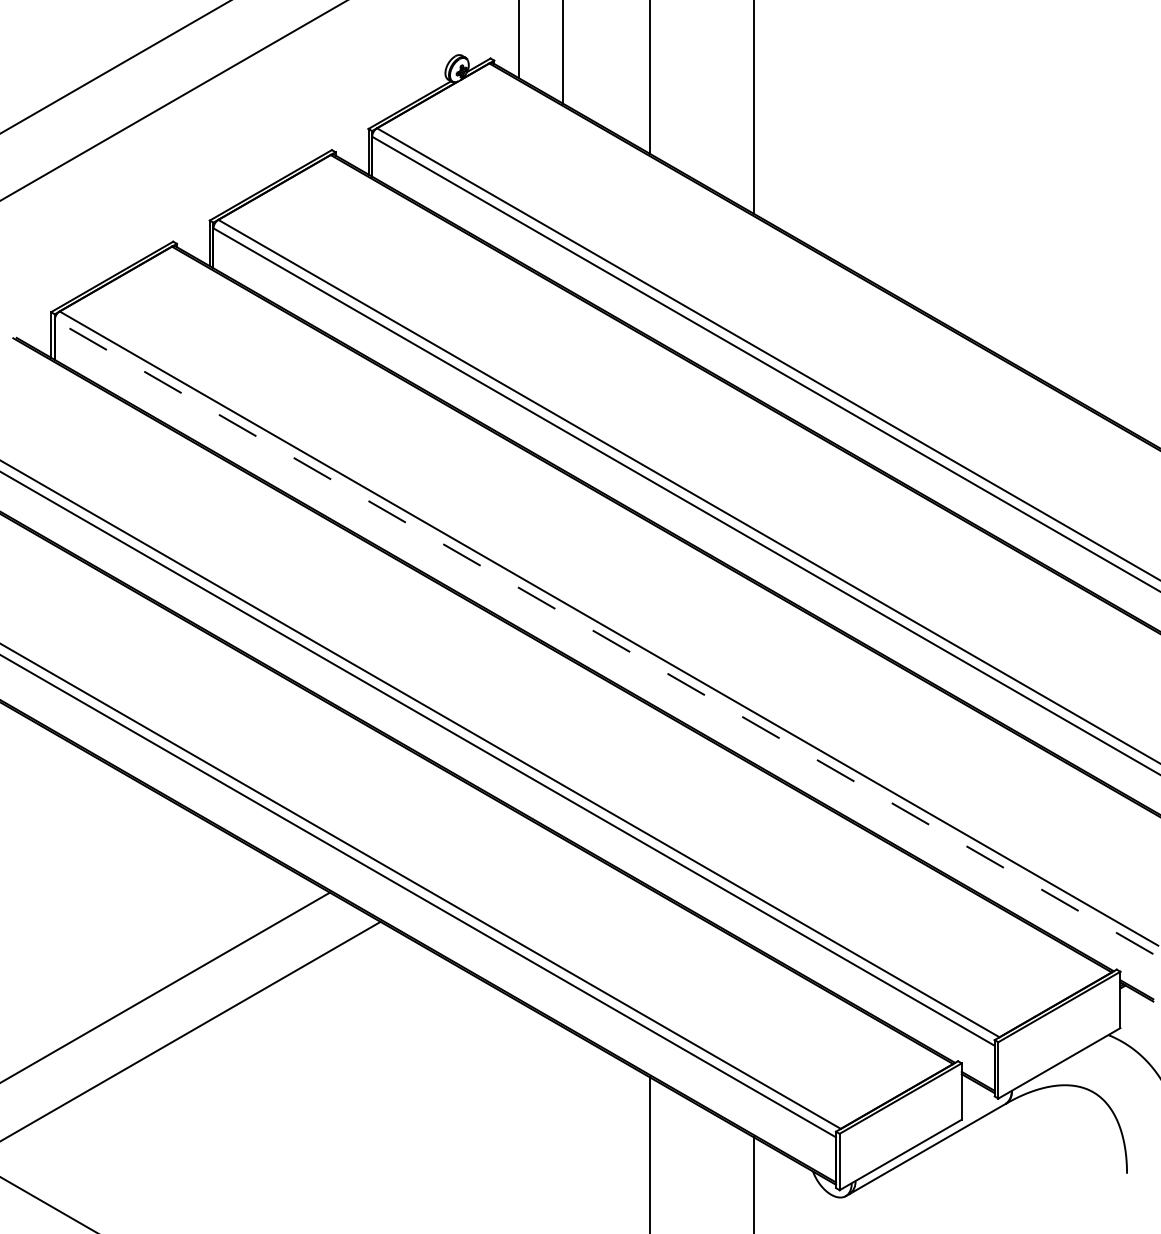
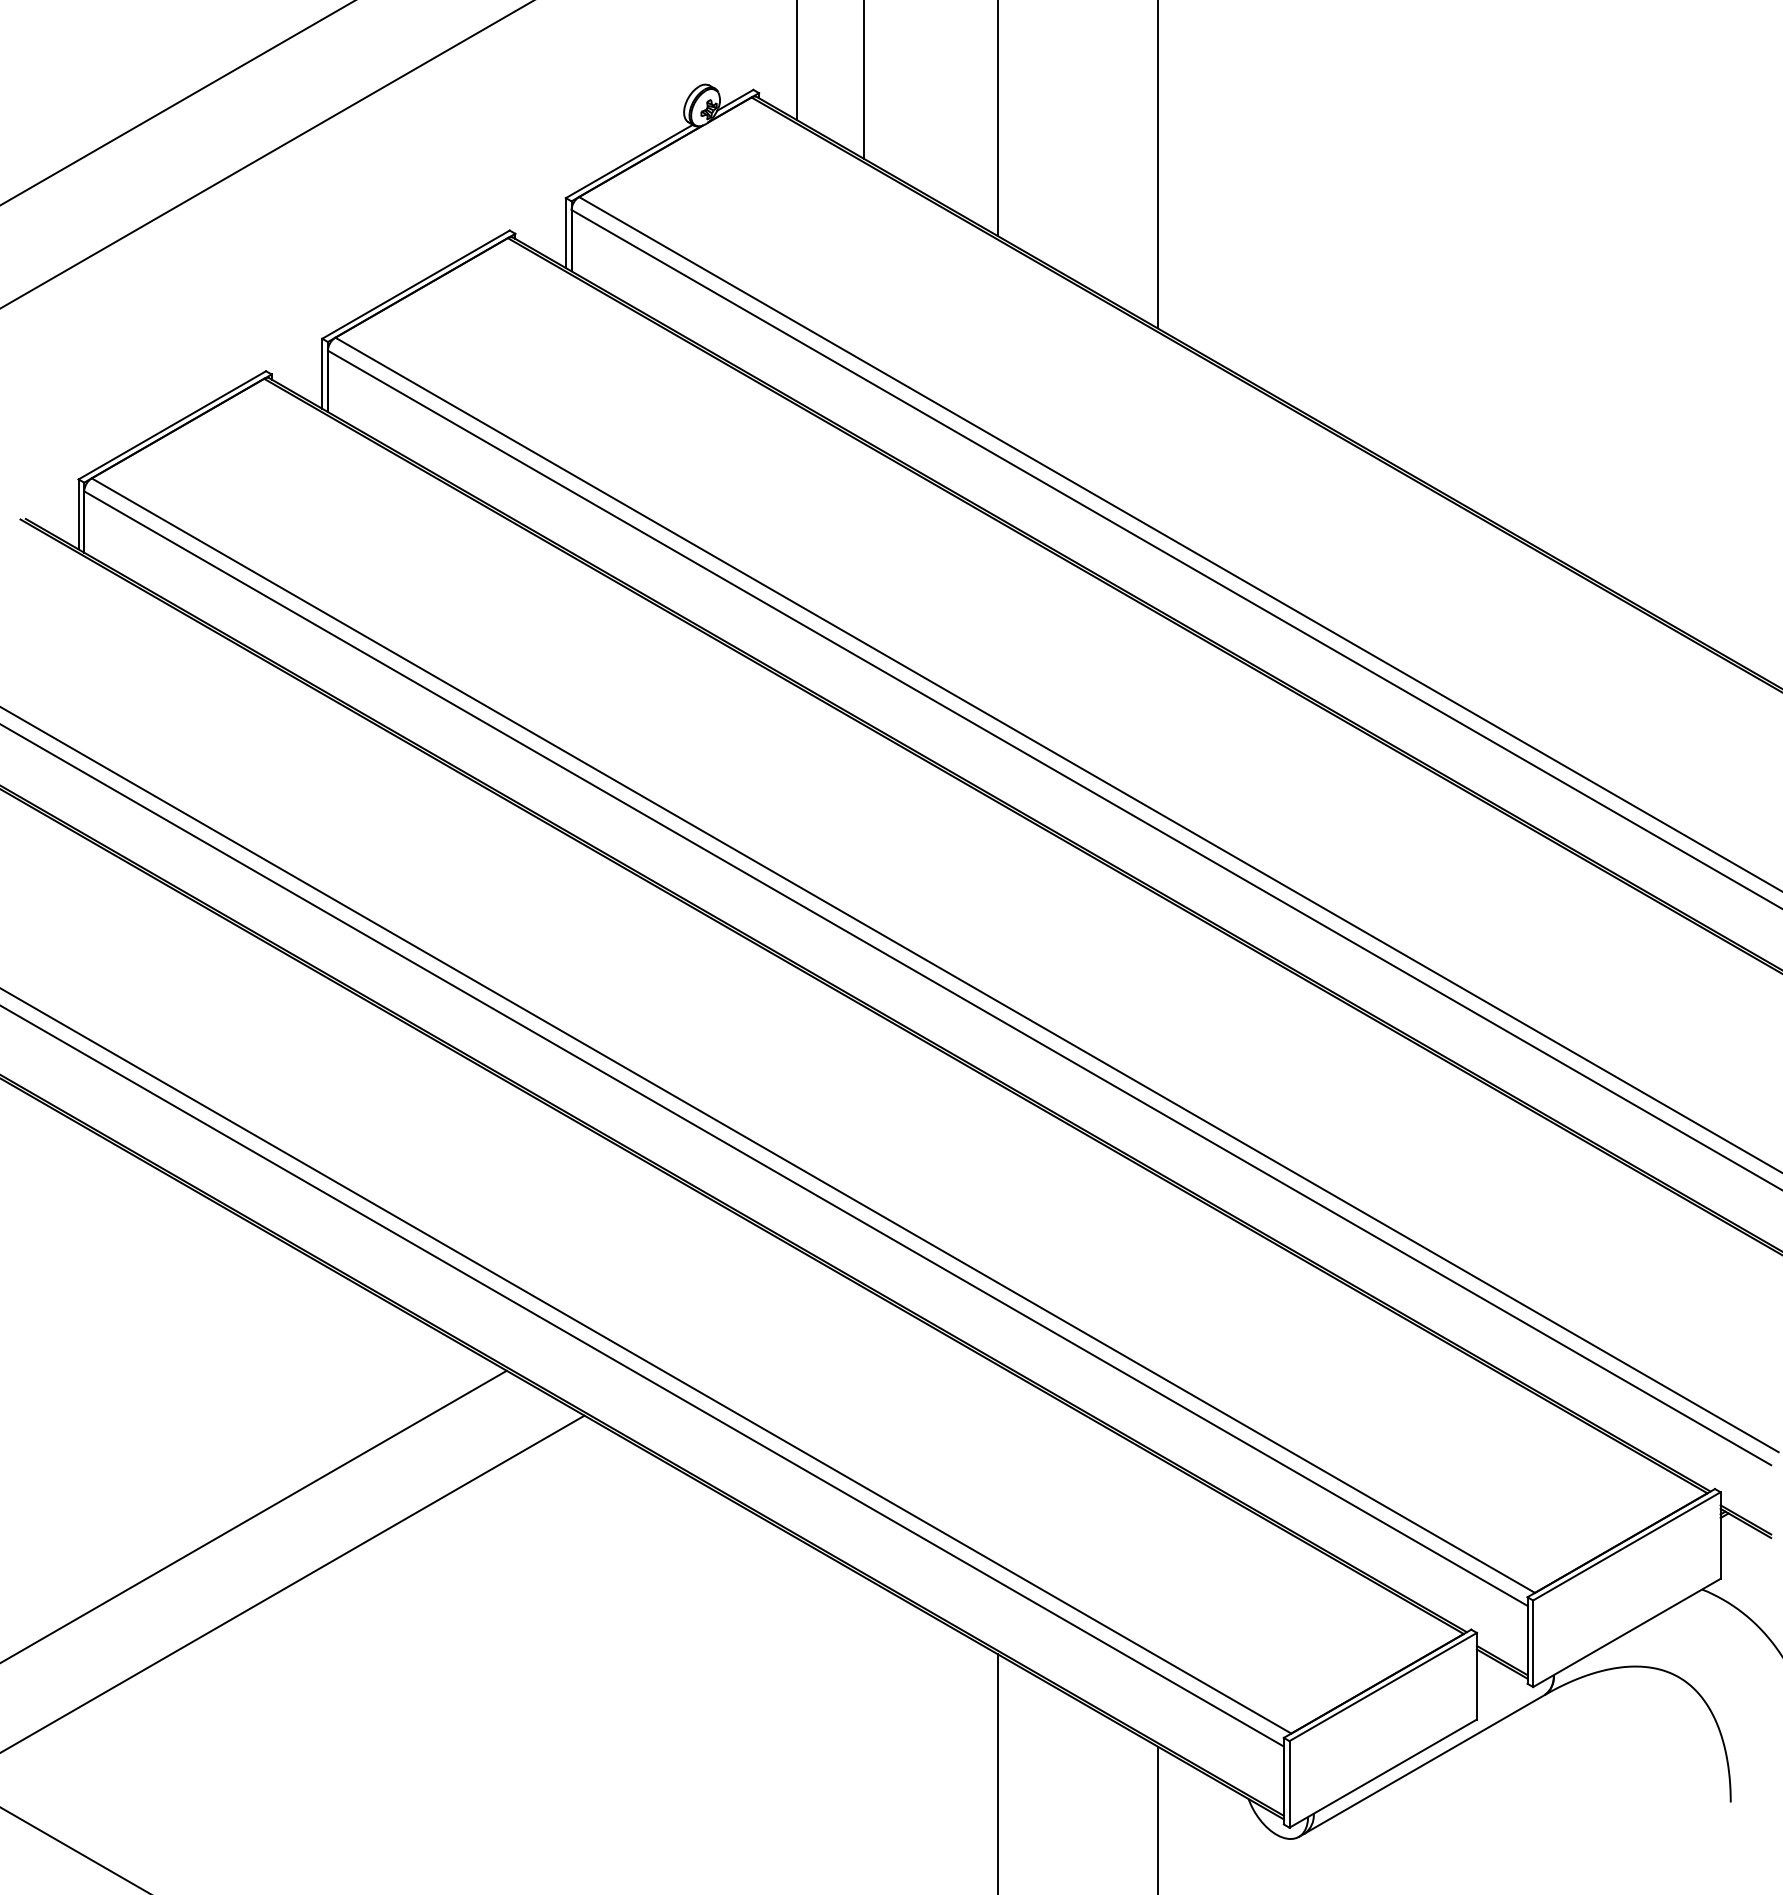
line: (603, 636) -> (926, 977), dashed -> solid

